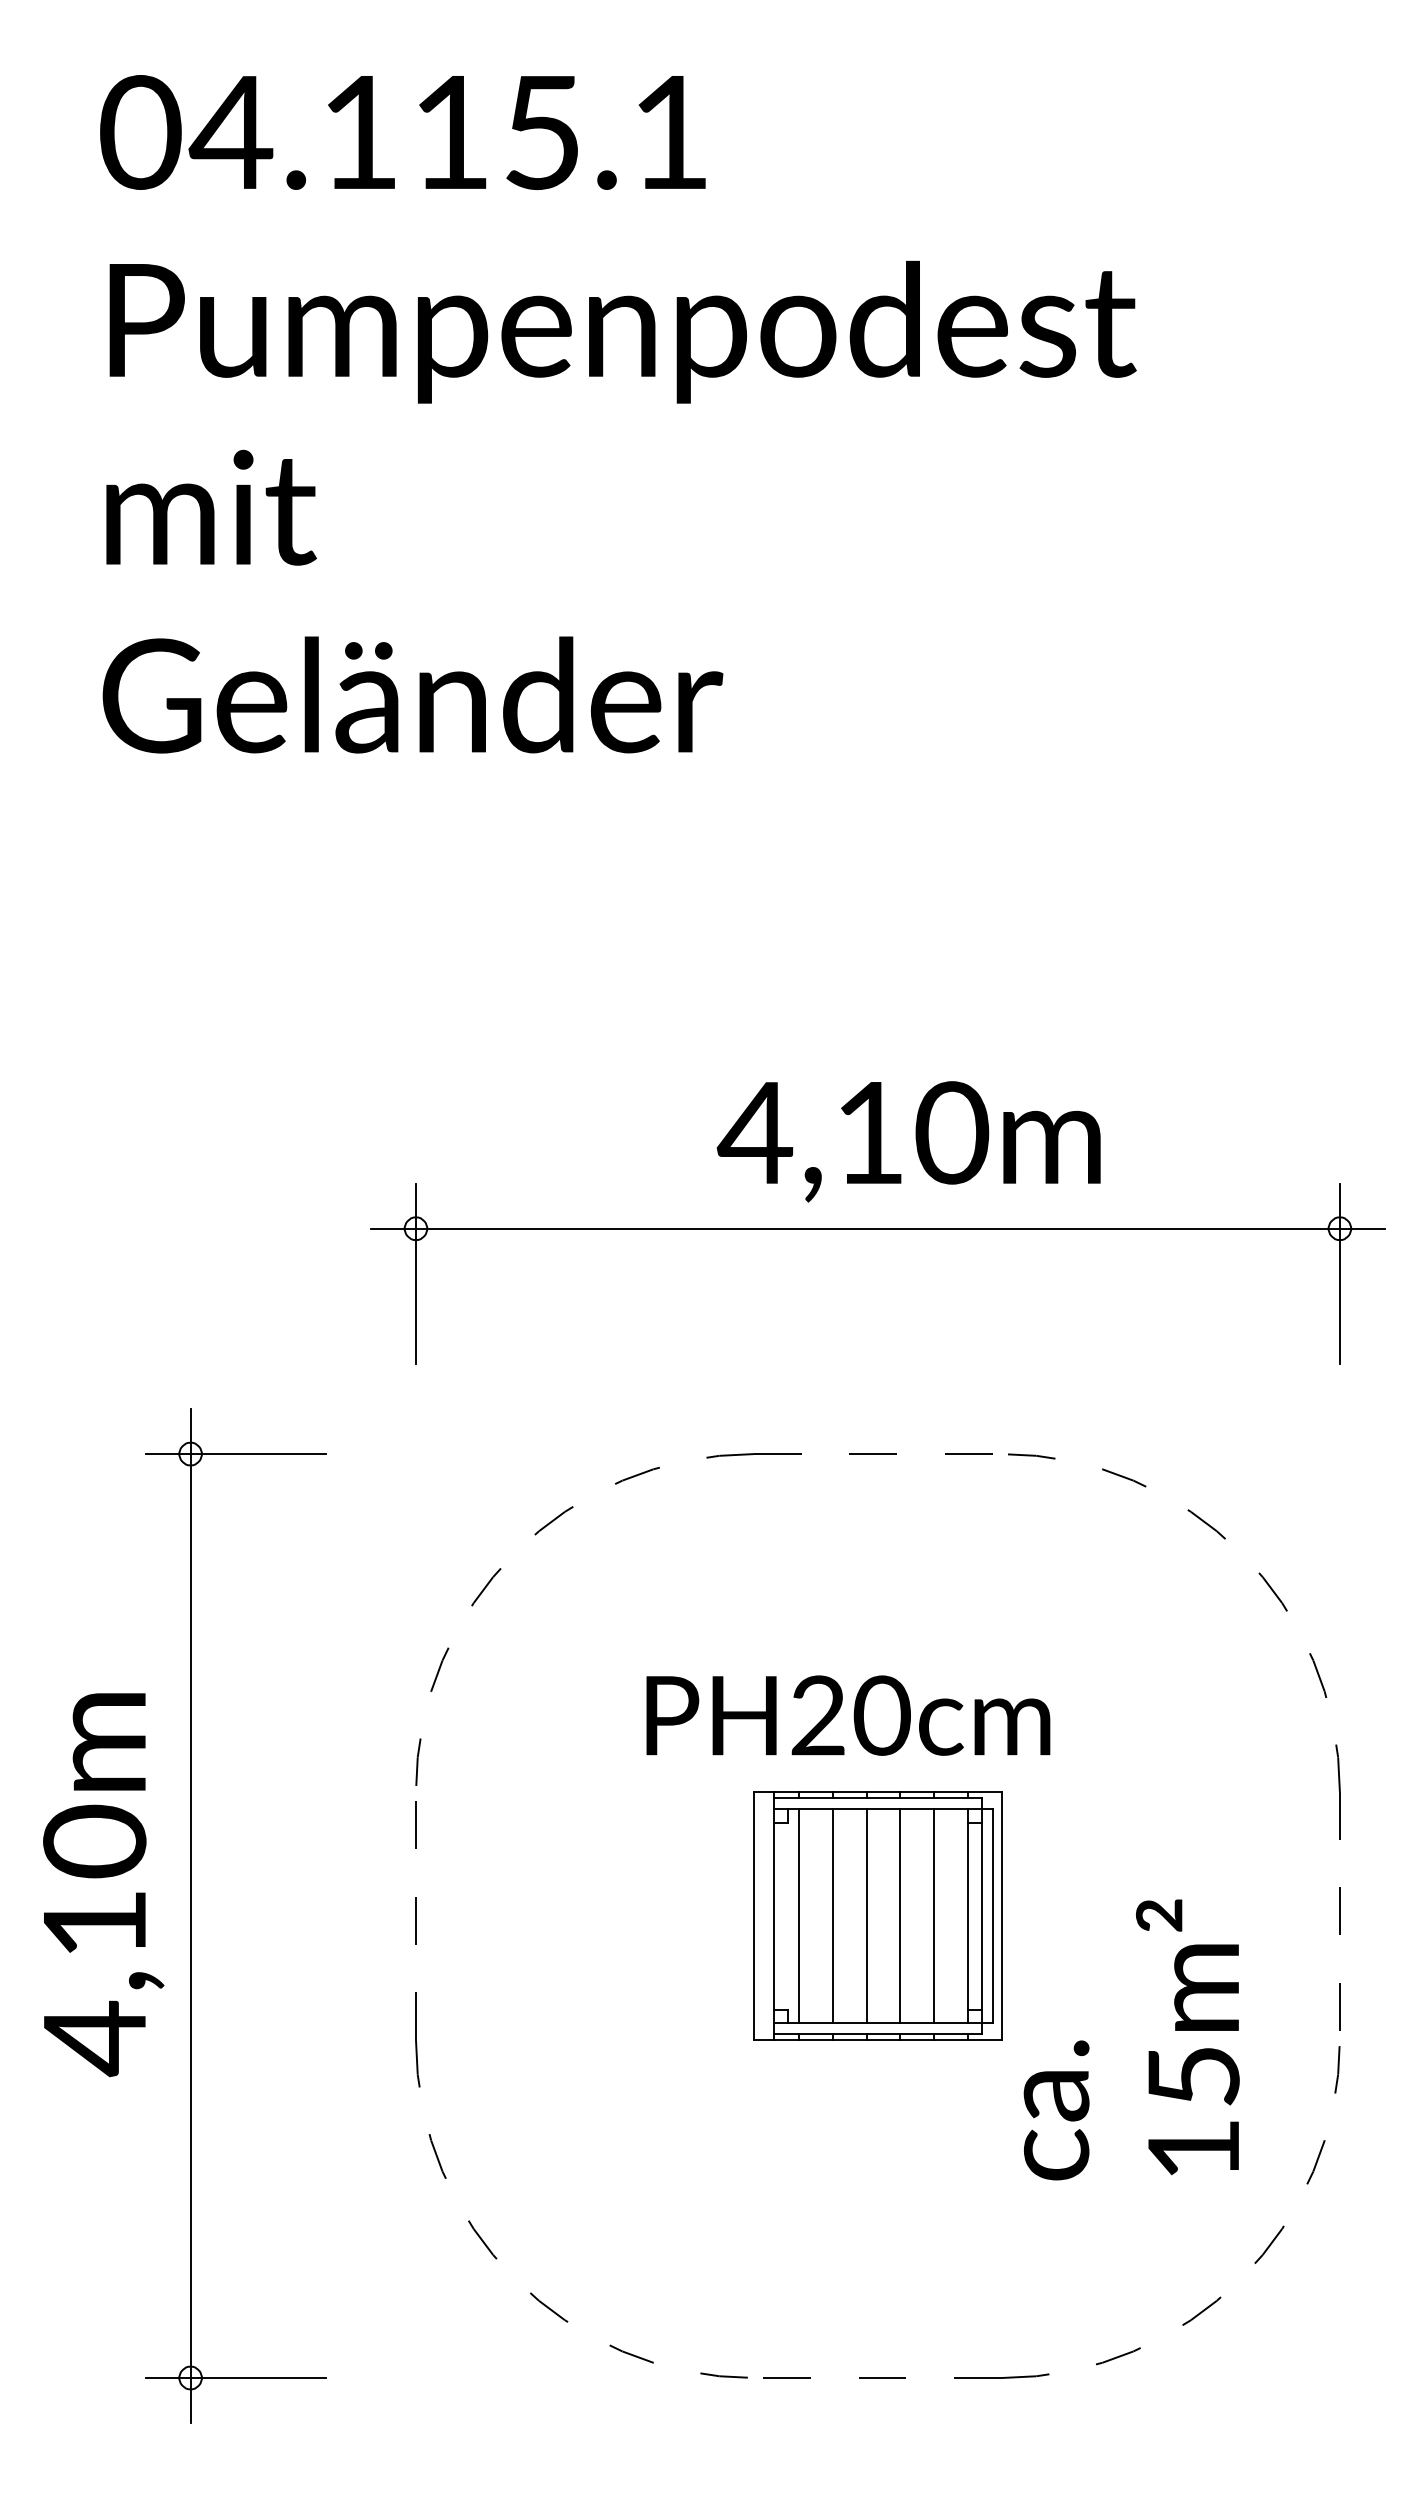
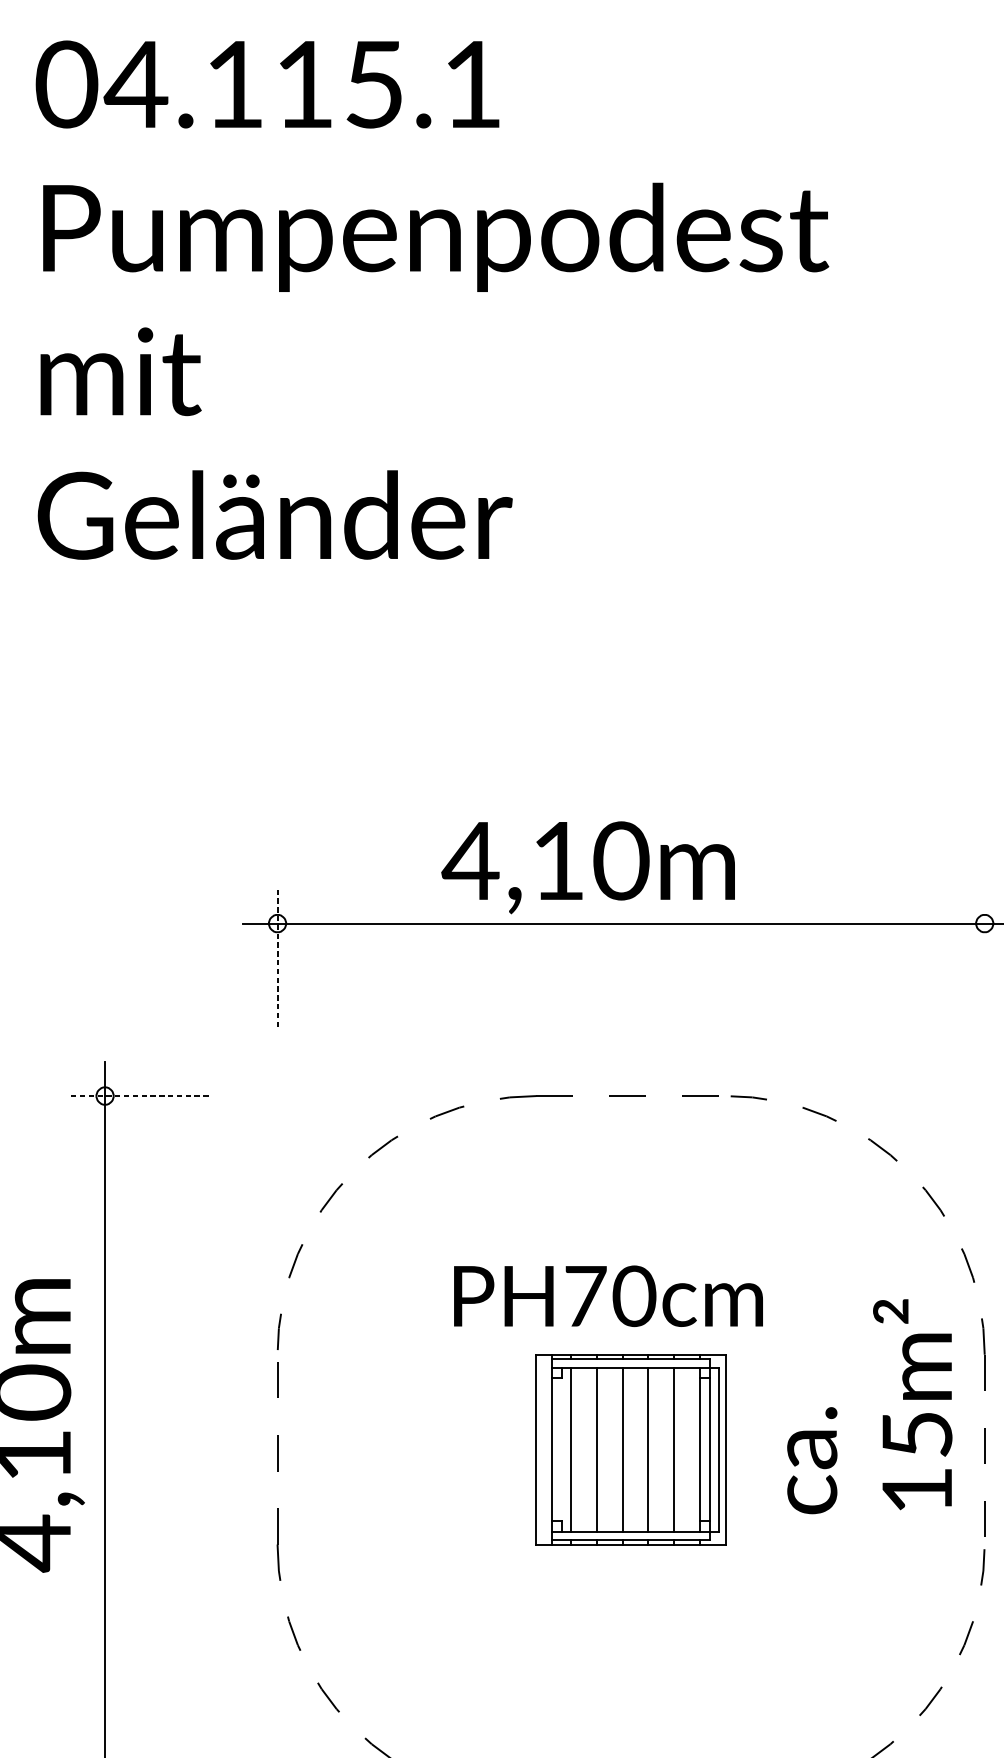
text: (908, 1141) -> (587, 867), moved
line: (415, 1273) -> (277, 957), solid -> dashed
line: (1339, 1273) -> (984, 957), removed
line: (235, 1454) -> (139, 1096), solid -> dashed
text: (818, 1715) -> (585, 1296), PH20cm -> PH70cm
text: (1131, 2039) -> (869, 1406), moved

